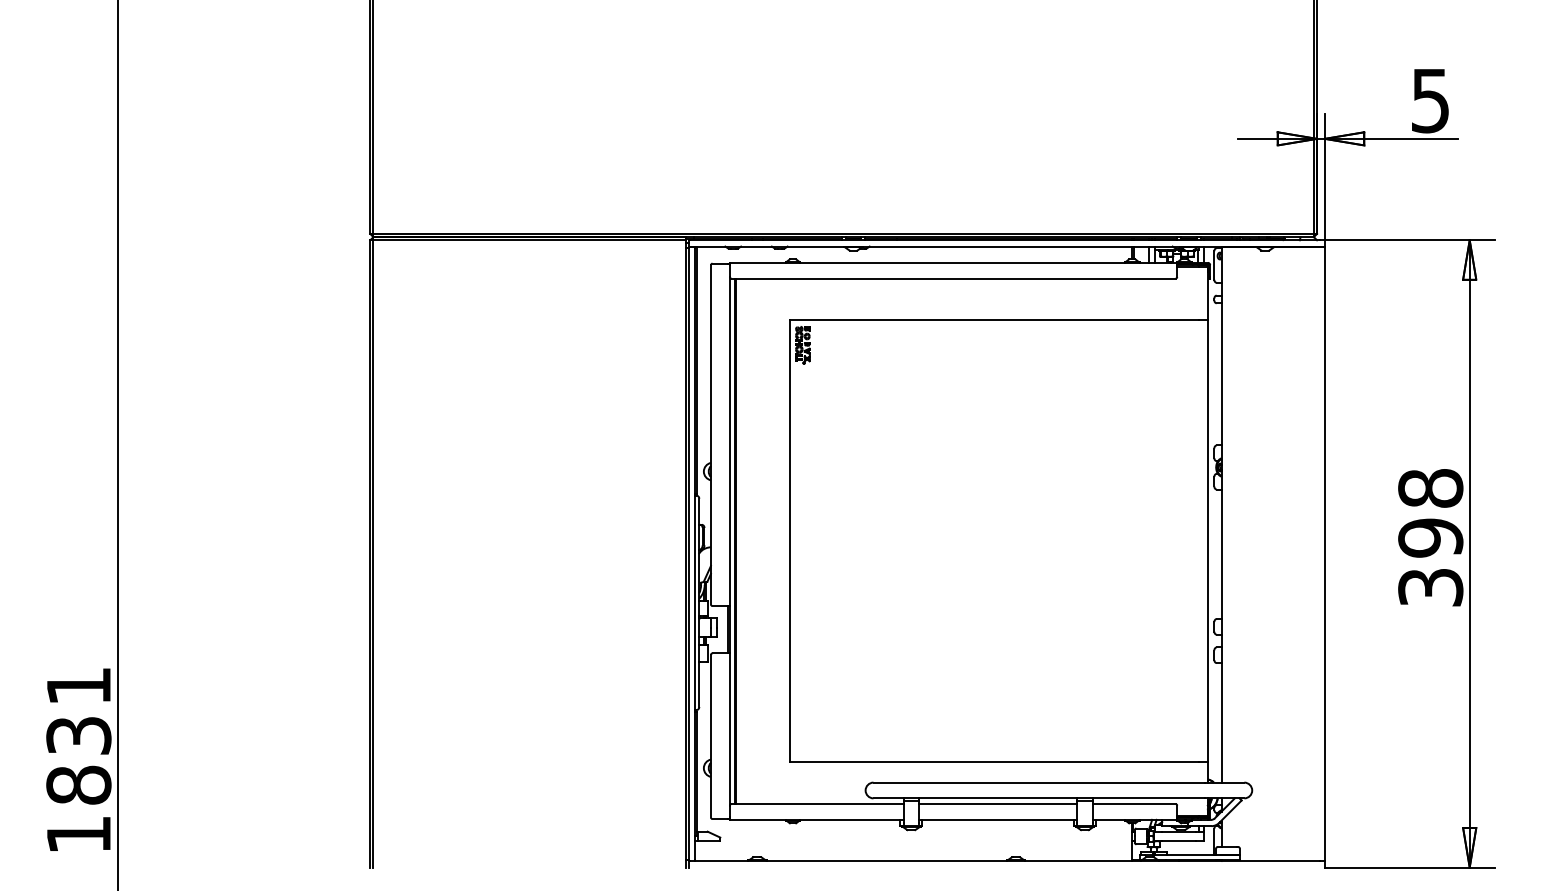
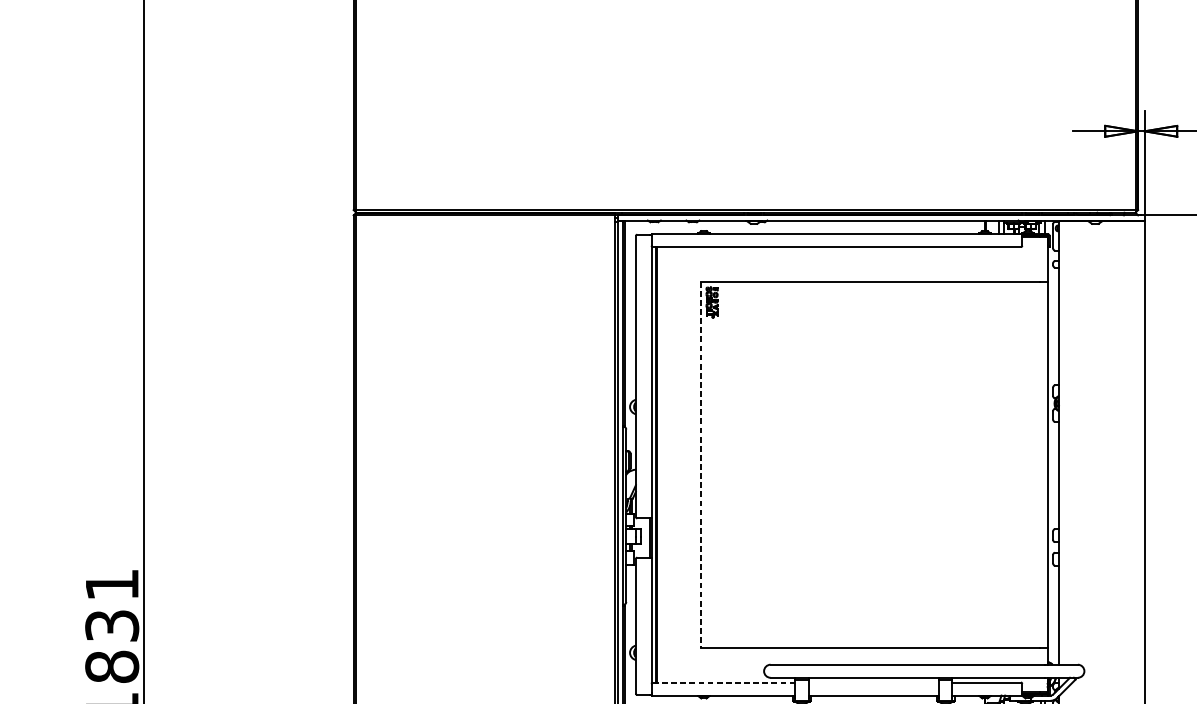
line: (789, 541) -> (701, 464), solid -> dashed
line: (817, 804) -> (724, 682), solid -> dashed
line: (998, 804) -> (874, 682), removed

